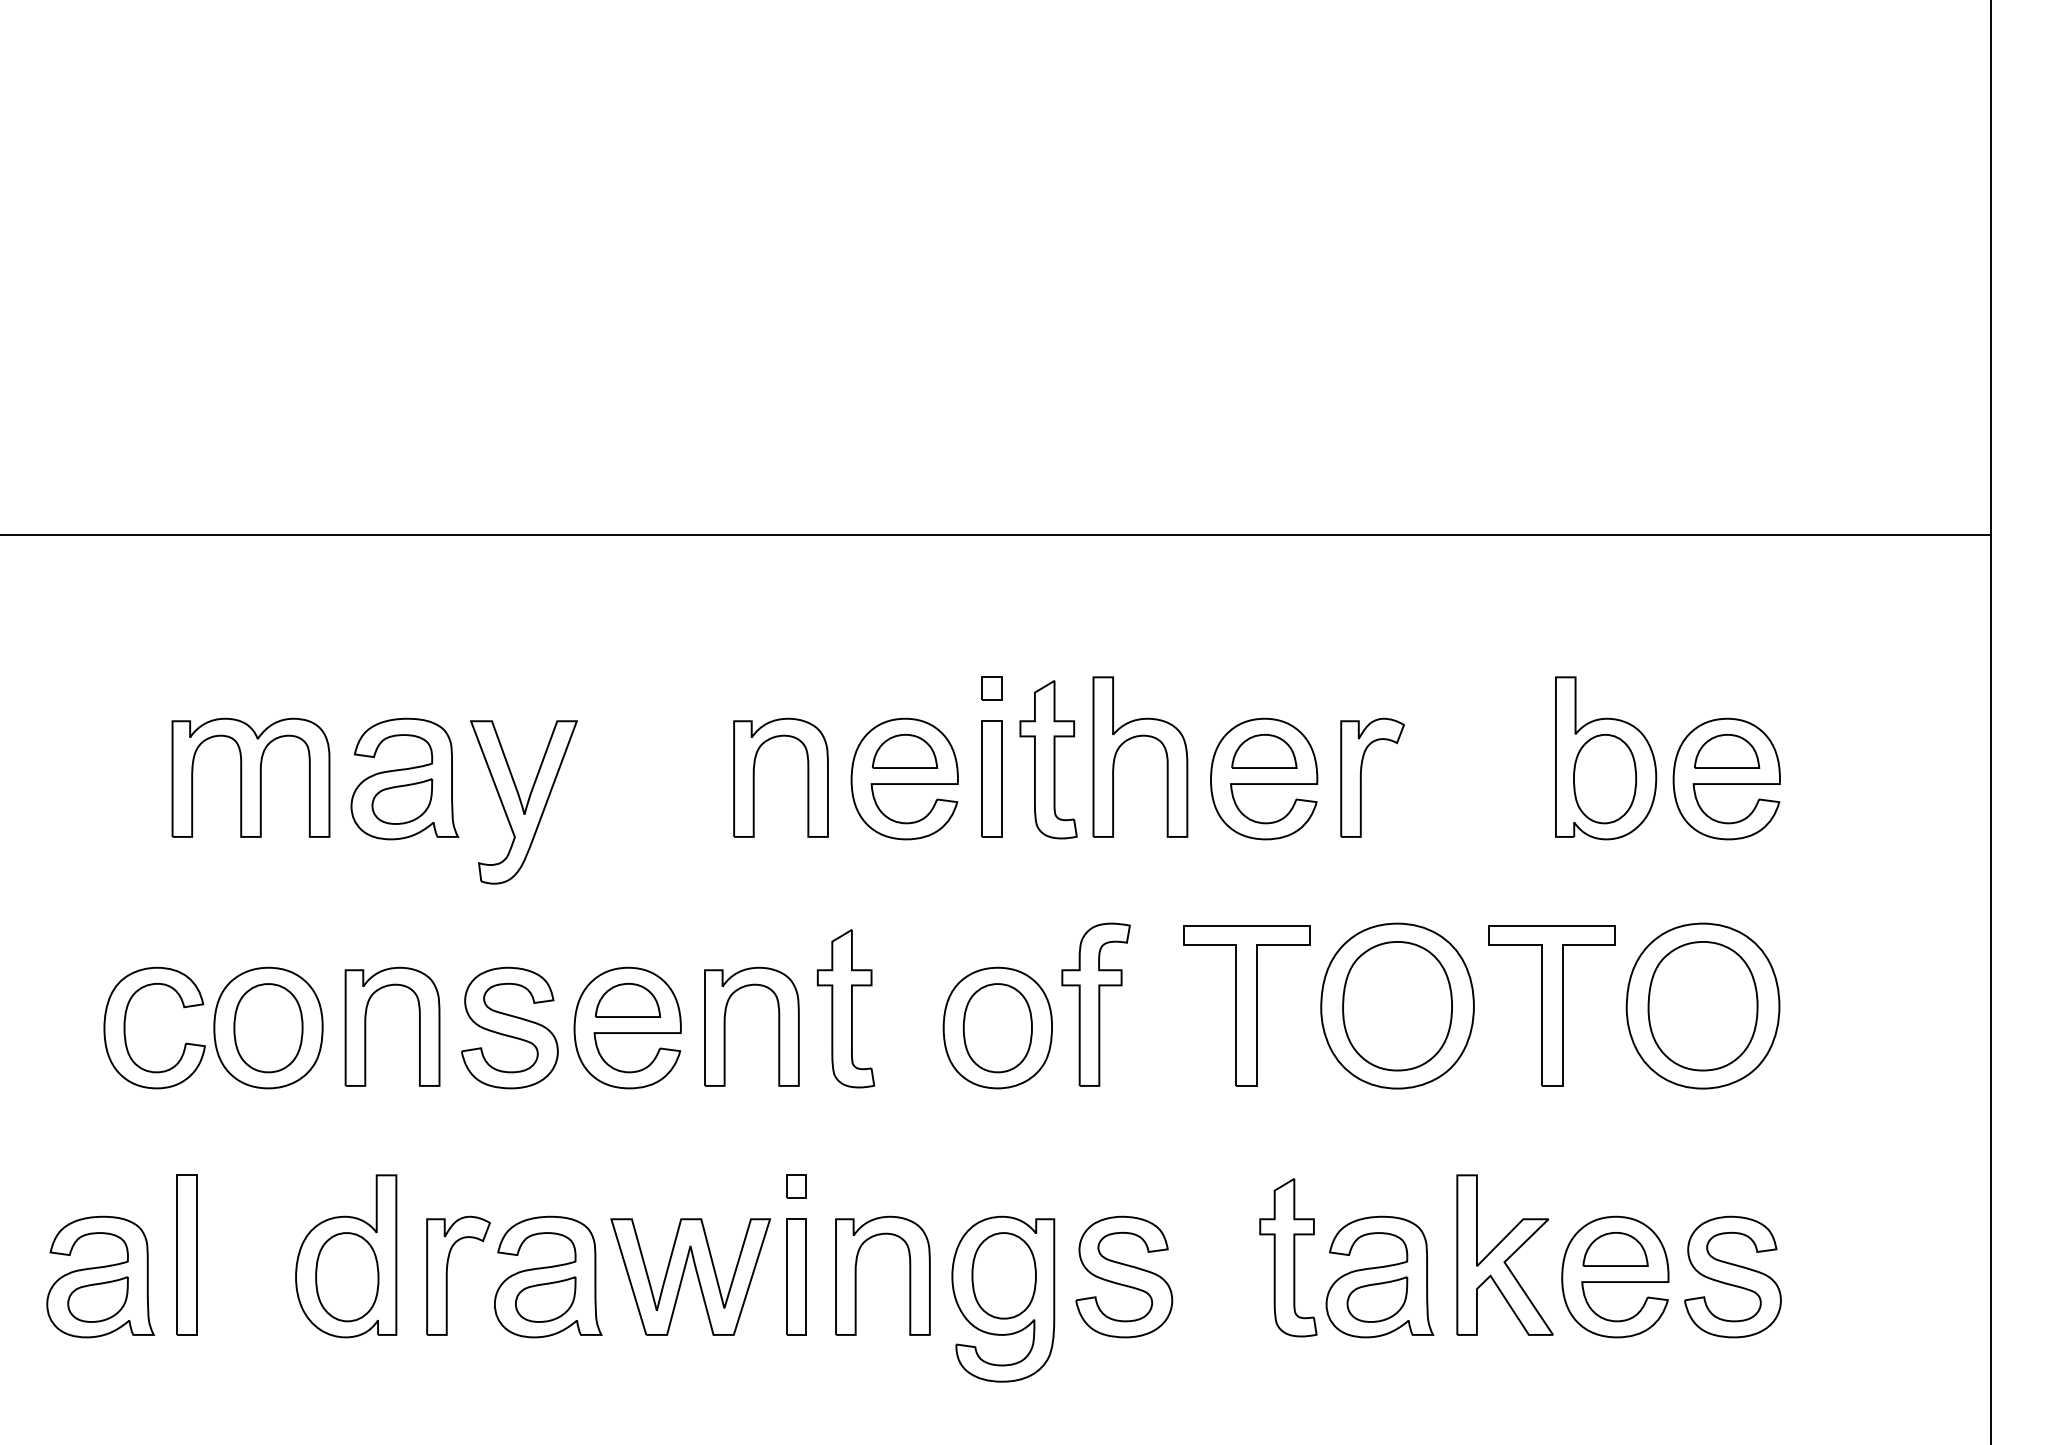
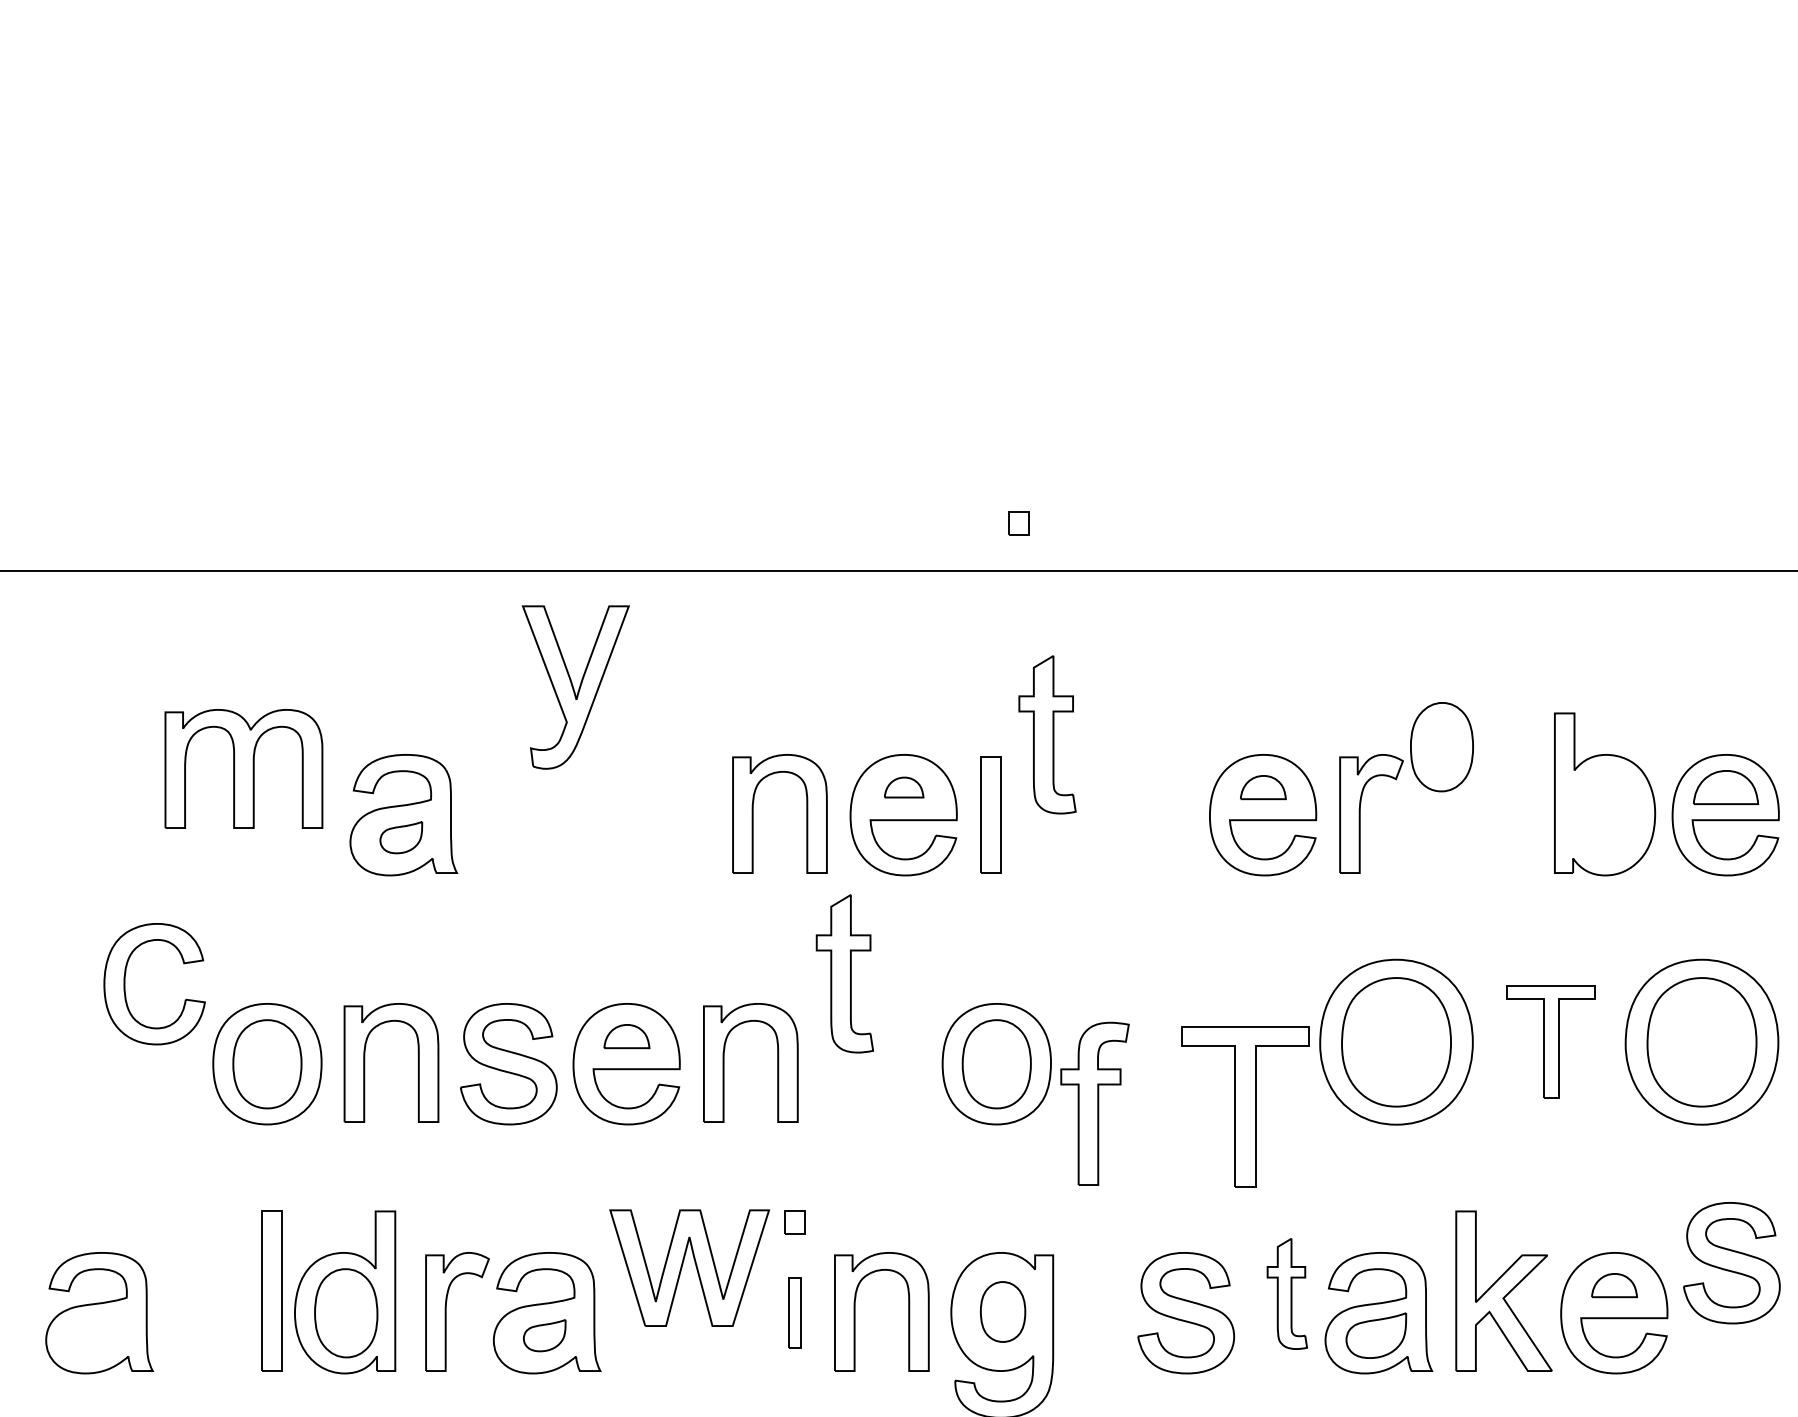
part: (991, 688) -> (1018, 523), moved
part: (1137, 737) -> (1136, 773), removed
part: (905, 751) -> (904, 787), size x0.6
part: (1264, 751) -> (1263, 787), size x0.7
part: (1048, 759) -> (1047, 734), moved
part: (250, 777) -> (243, 768), moved
part: (1605, 779) -> (1442, 747), moved
part: (402, 801) -> (401, 837), size x0.7
part: (523, 802) -> (575, 687), moved
part: (627, 1000) -> (626, 1036), size x0.7
part: (1095, 1004) -> (1094, 1103), moved
part: (1246, 1005) -> (1245, 1106), moved
part: (1551, 1005) -> (1550, 1041), size x0.7
part: (846, 1008) -> (845, 973), moved
part: (125, 1027) -> (125, 983), moved
part: (1615, 1249) -> (1614, 1285), size x0.7
part: (186, 1254) -> (271, 1290), moved
part: (1288, 1257) -> (1287, 1293), size x0.7
part: (696, 1275) -> (695, 1266), moved
part: (1003, 1275) -> (1002, 1311), size x0.7
part: (796, 1276) -> (795, 1312), size x0.6
part: (1124, 1276) -> (1186, 1312), moved
part: (1732, 1276) -> (1731, 1262), moved
part: (97, 1299) -> (96, 1335), removed
part: (545, 1299) -> (544, 1335), size x0.7

